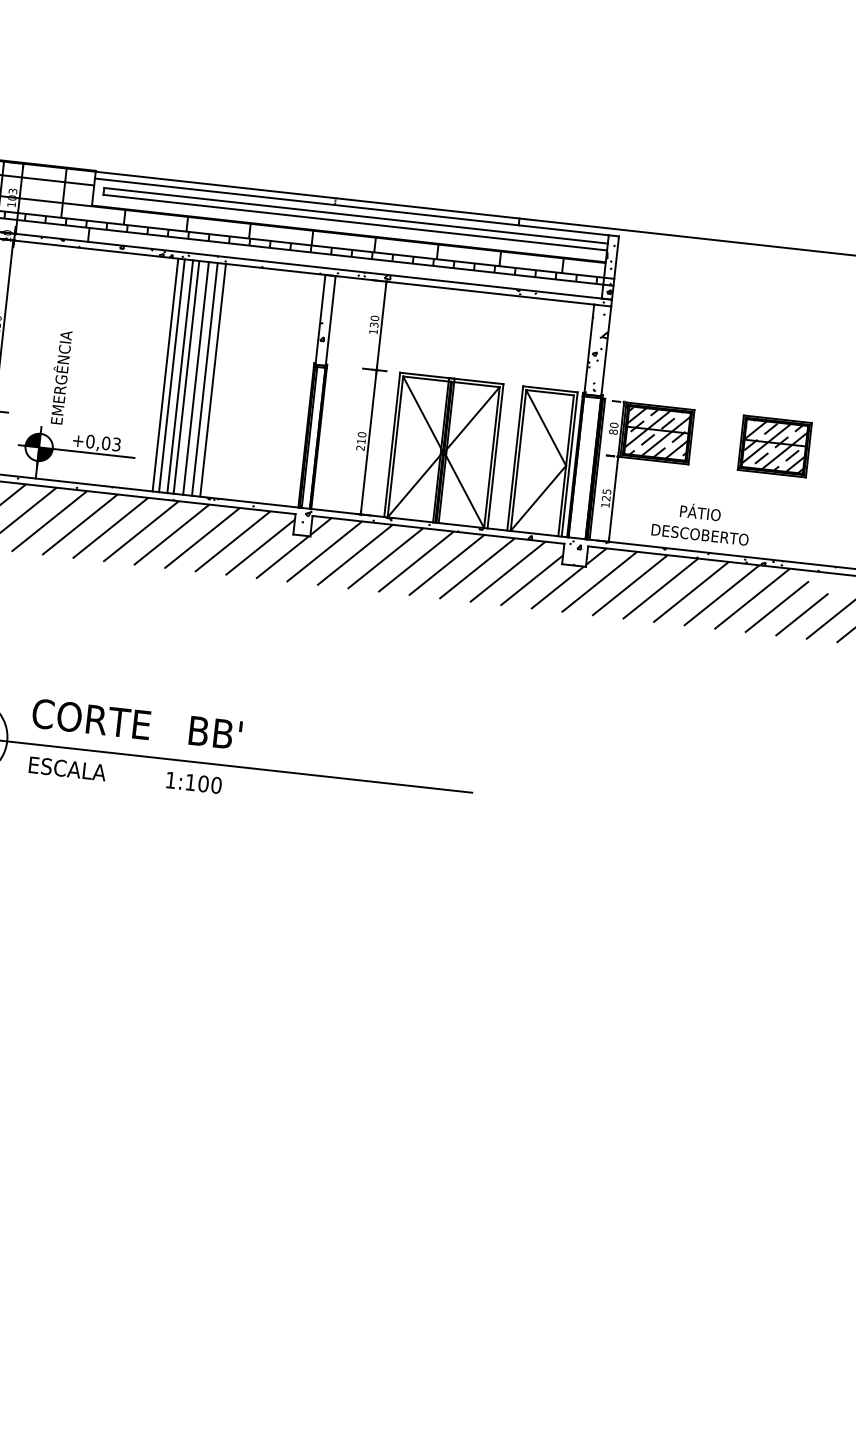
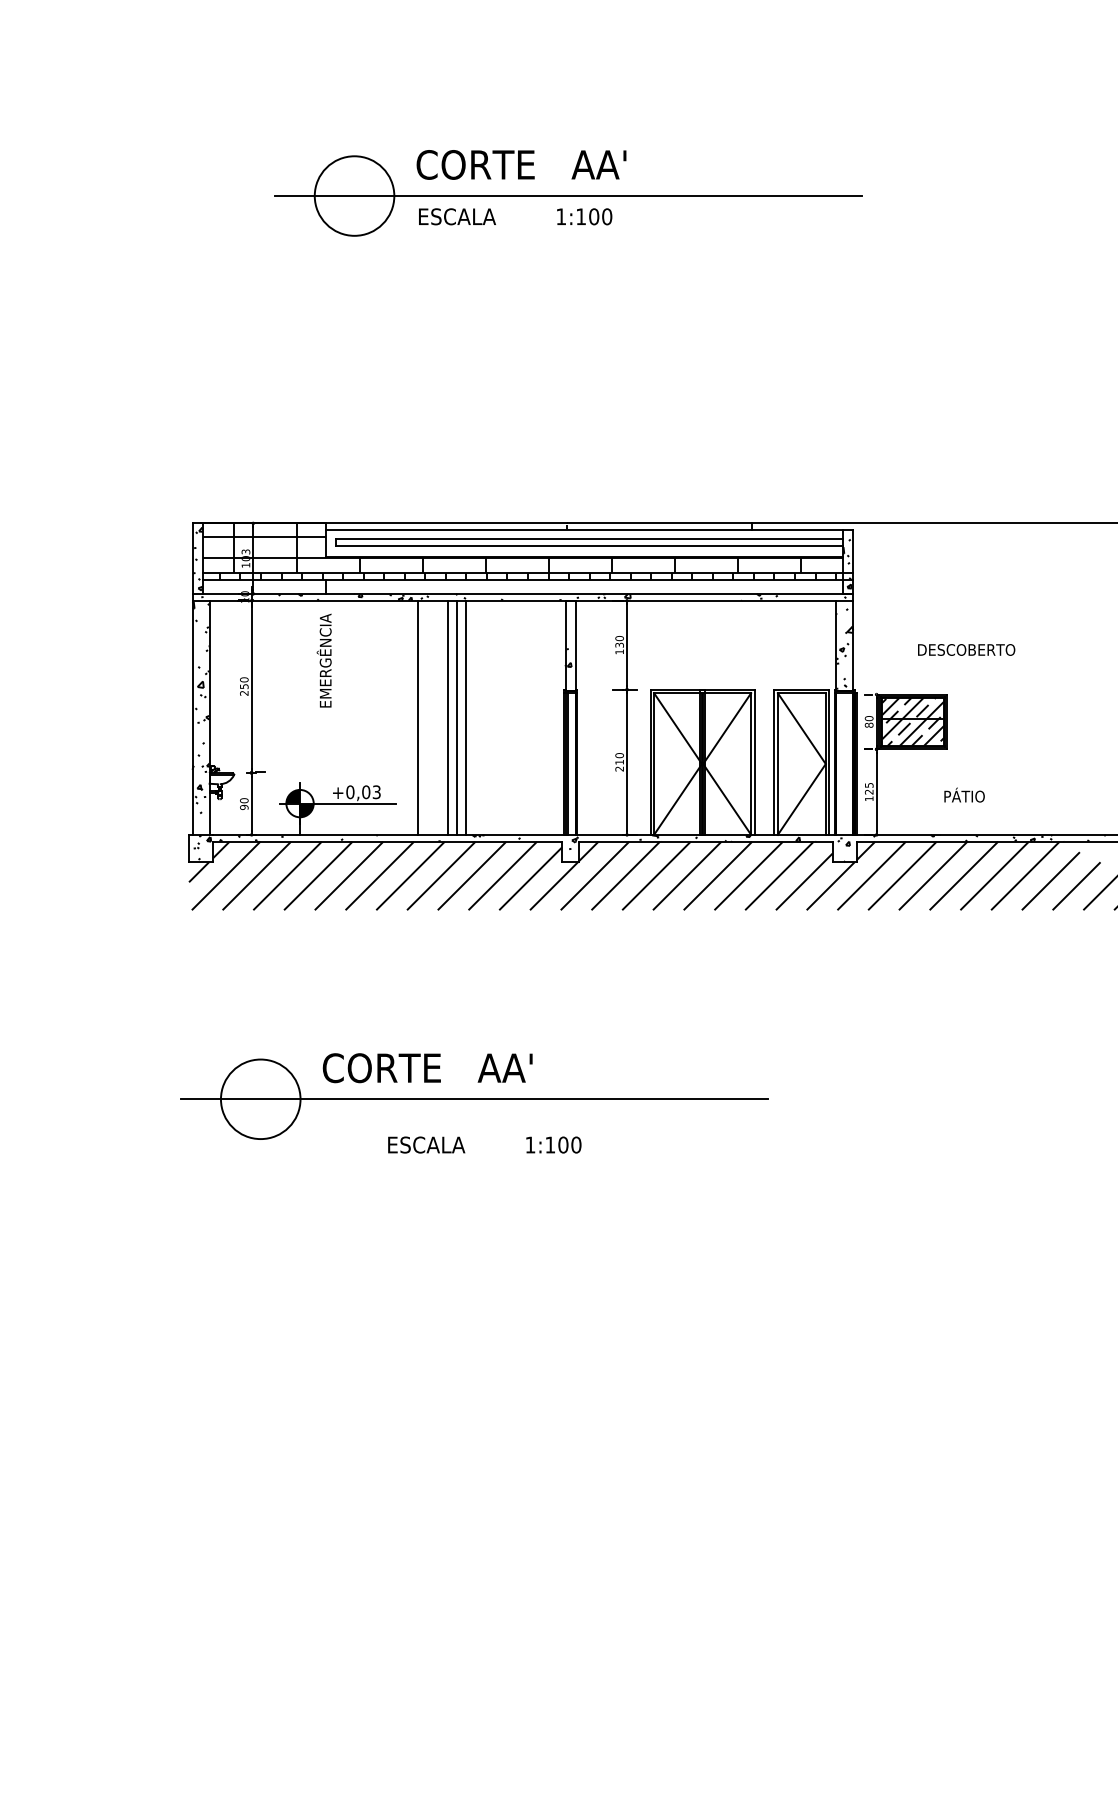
line: (172, 375) -> (424, 717), removed
line: (180, 376) -> (432, 717), removed
text: (59, 377) -> (323, 660), moved
line: (186, 377) -> (438, 717), removed
part: (774, 445) -> (1030, 721), removed
text: (700, 534) -> (966, 649), moved
text: (213, 732) -> (504, 1067), CORTE   BB' -> CORTE   AA'
text: (125, 774) -> (484, 1144), moved

